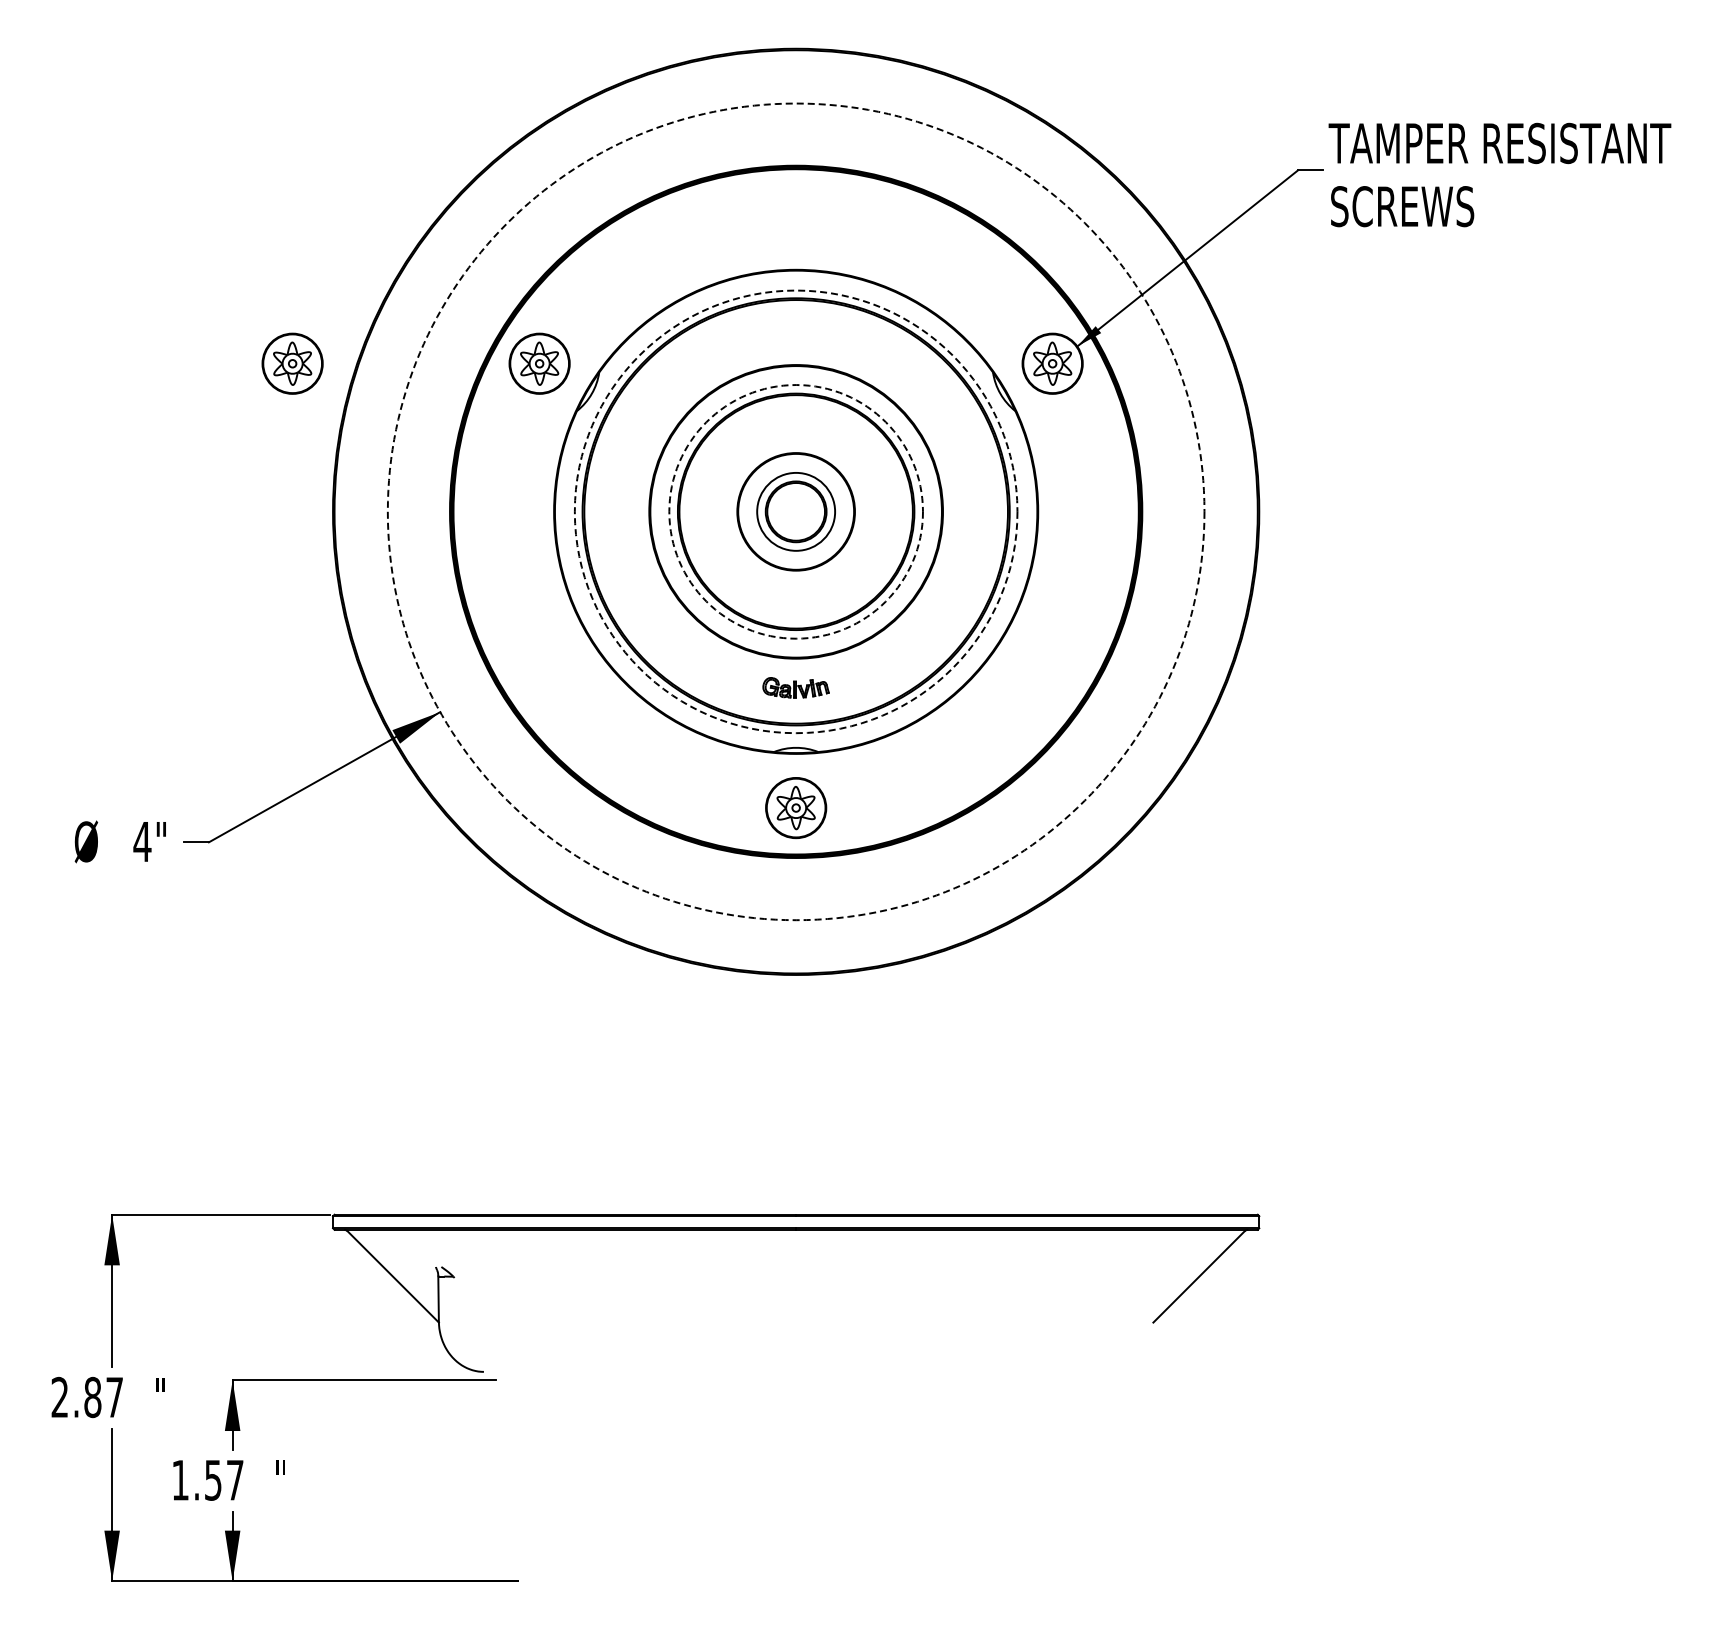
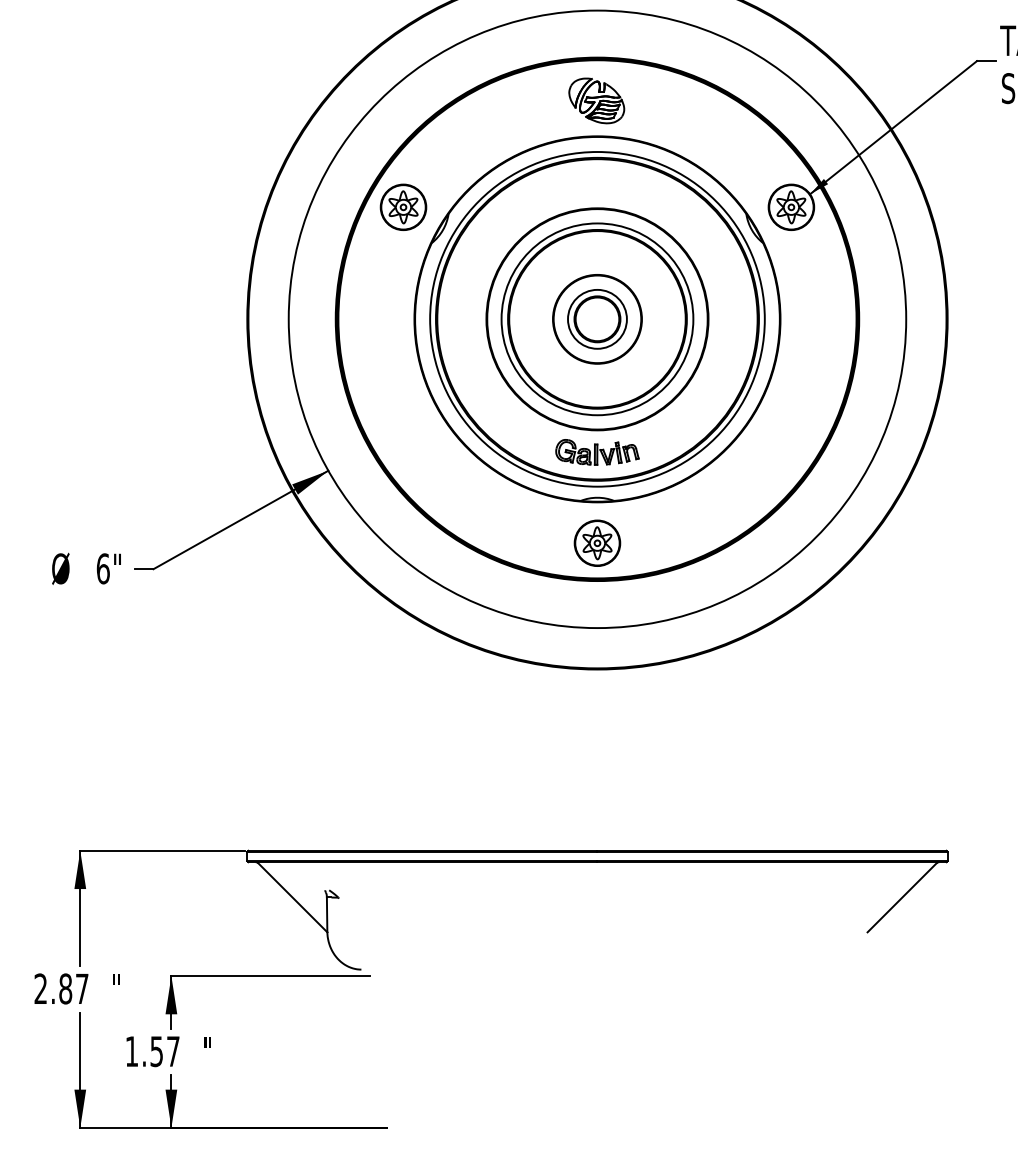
part: (795, 222) -> (596, 100), added
part: (292, 363) -> (216, 207), removed
circle: (795, 511) -> (596, 319), dashed -> solid
circle: (795, 511) -> (596, 319), dashed -> solid
circle: (795, 511) -> (596, 319), dashed -> solid
part: (795, 687) -> (596, 452), size x1.67
text: (142, 841) -> (103, 568), 4" -> 6"

